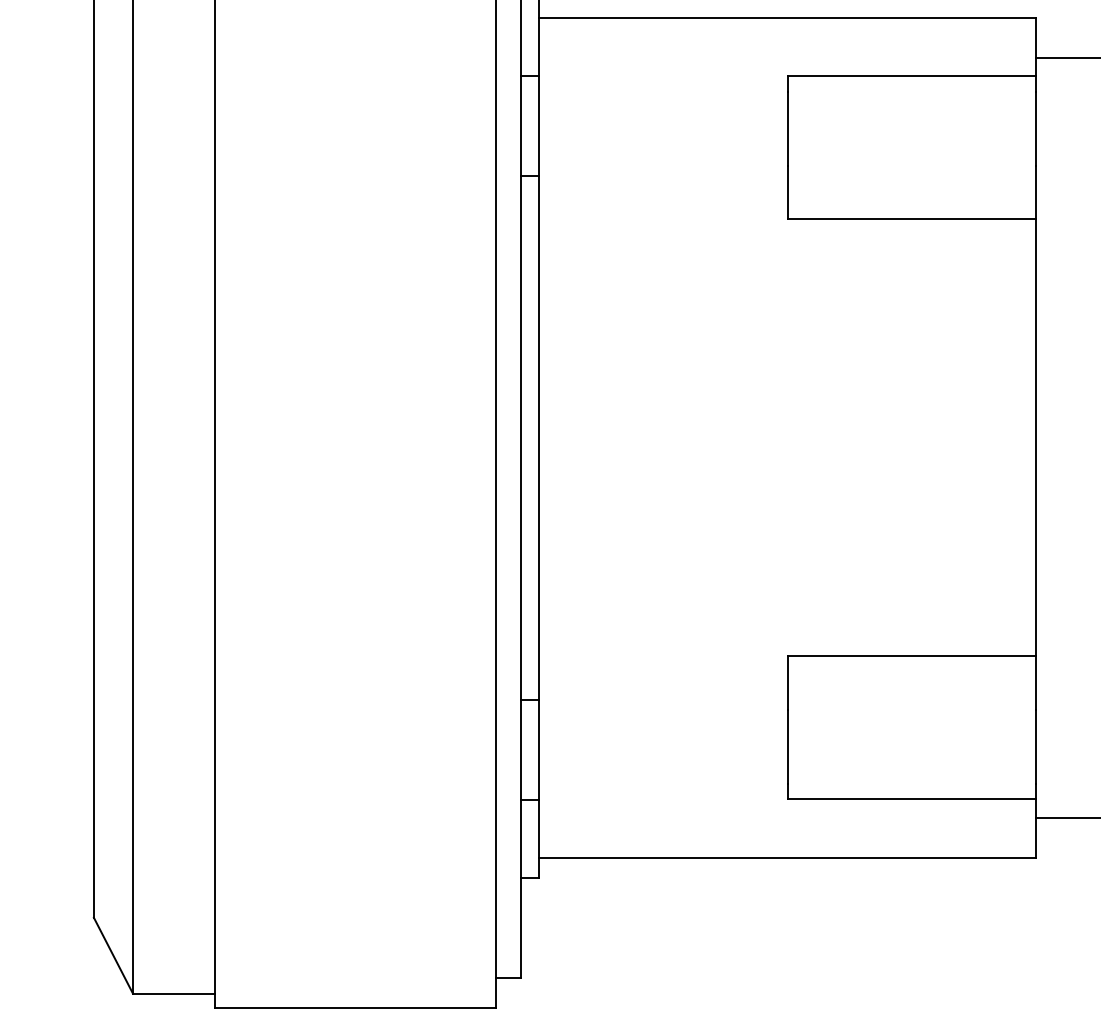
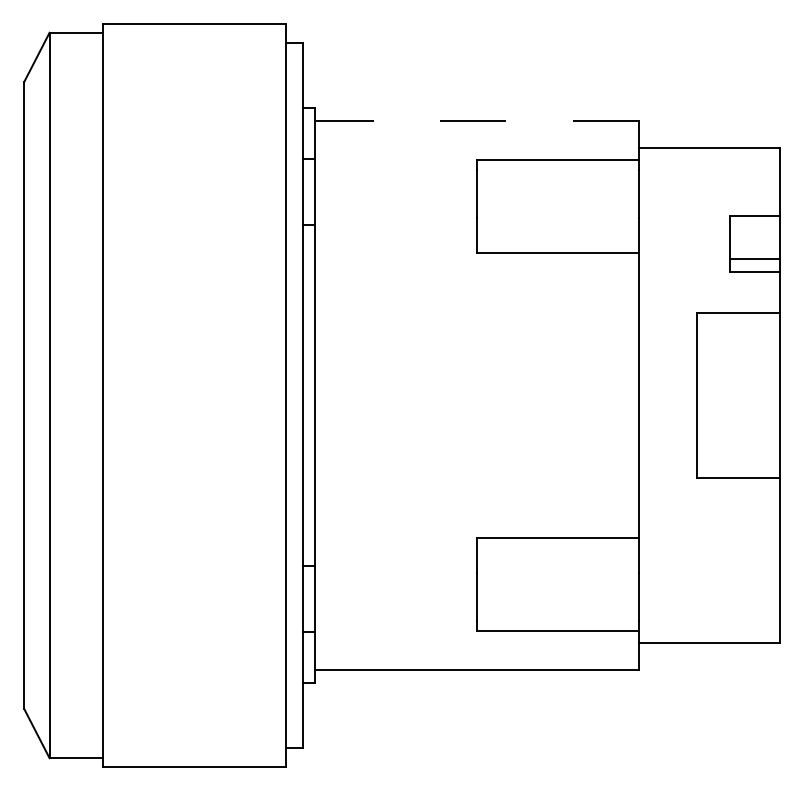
line: (787, 17) -> (476, 121), solid -> dashed

